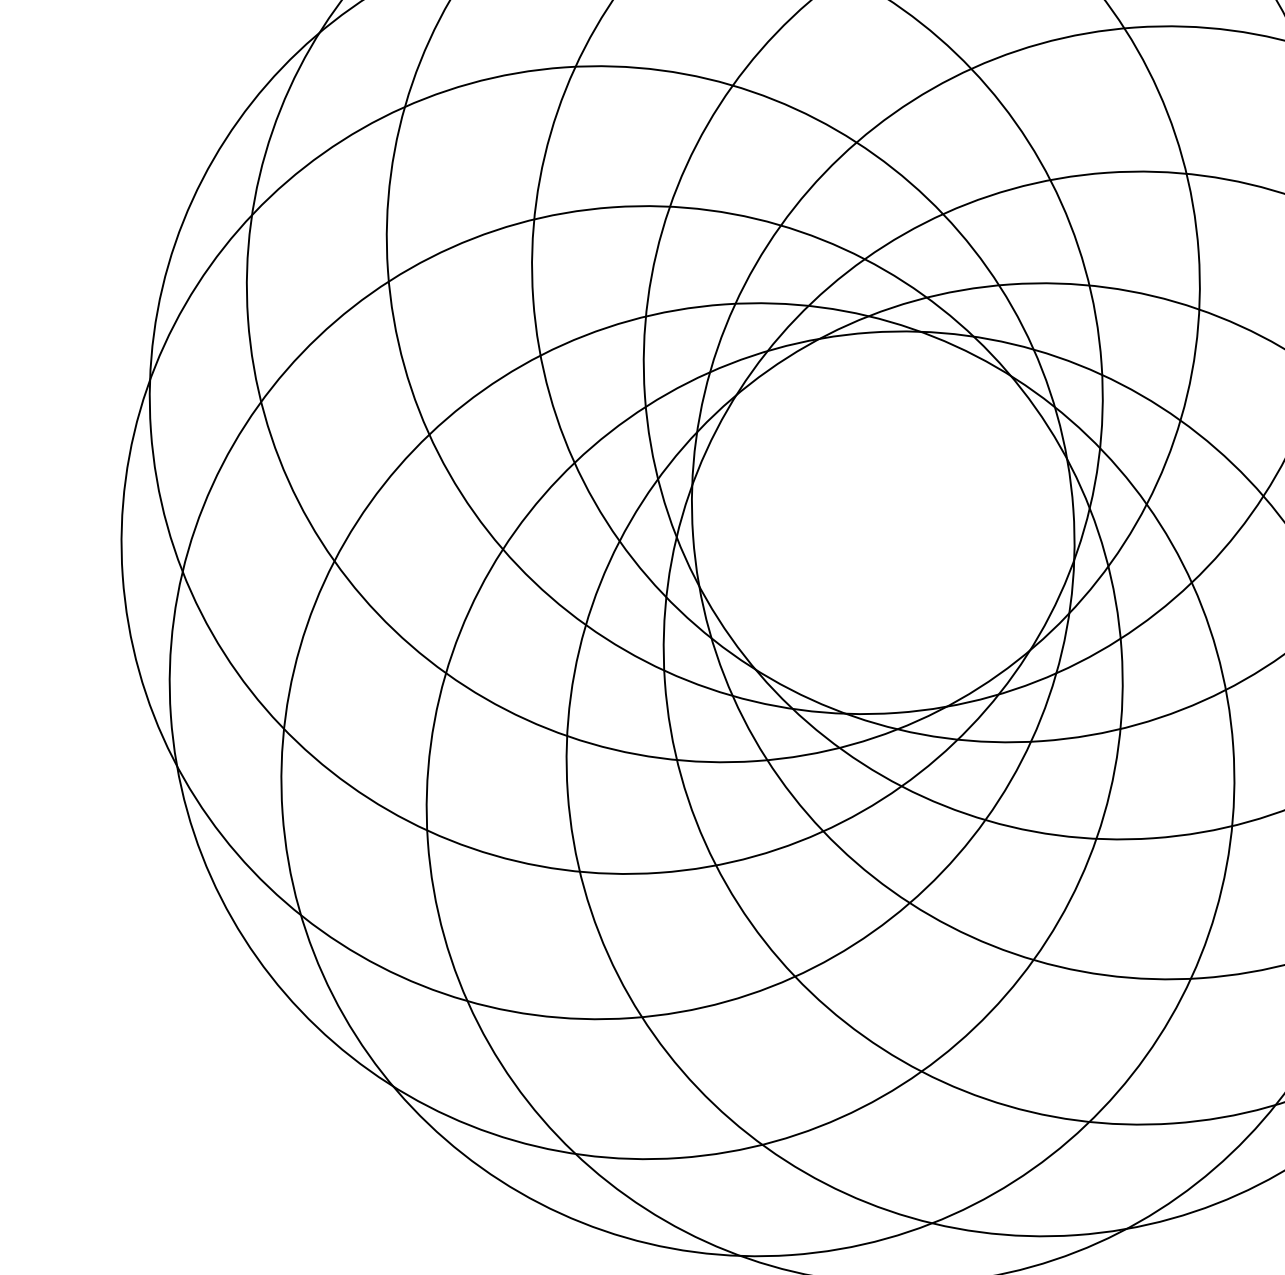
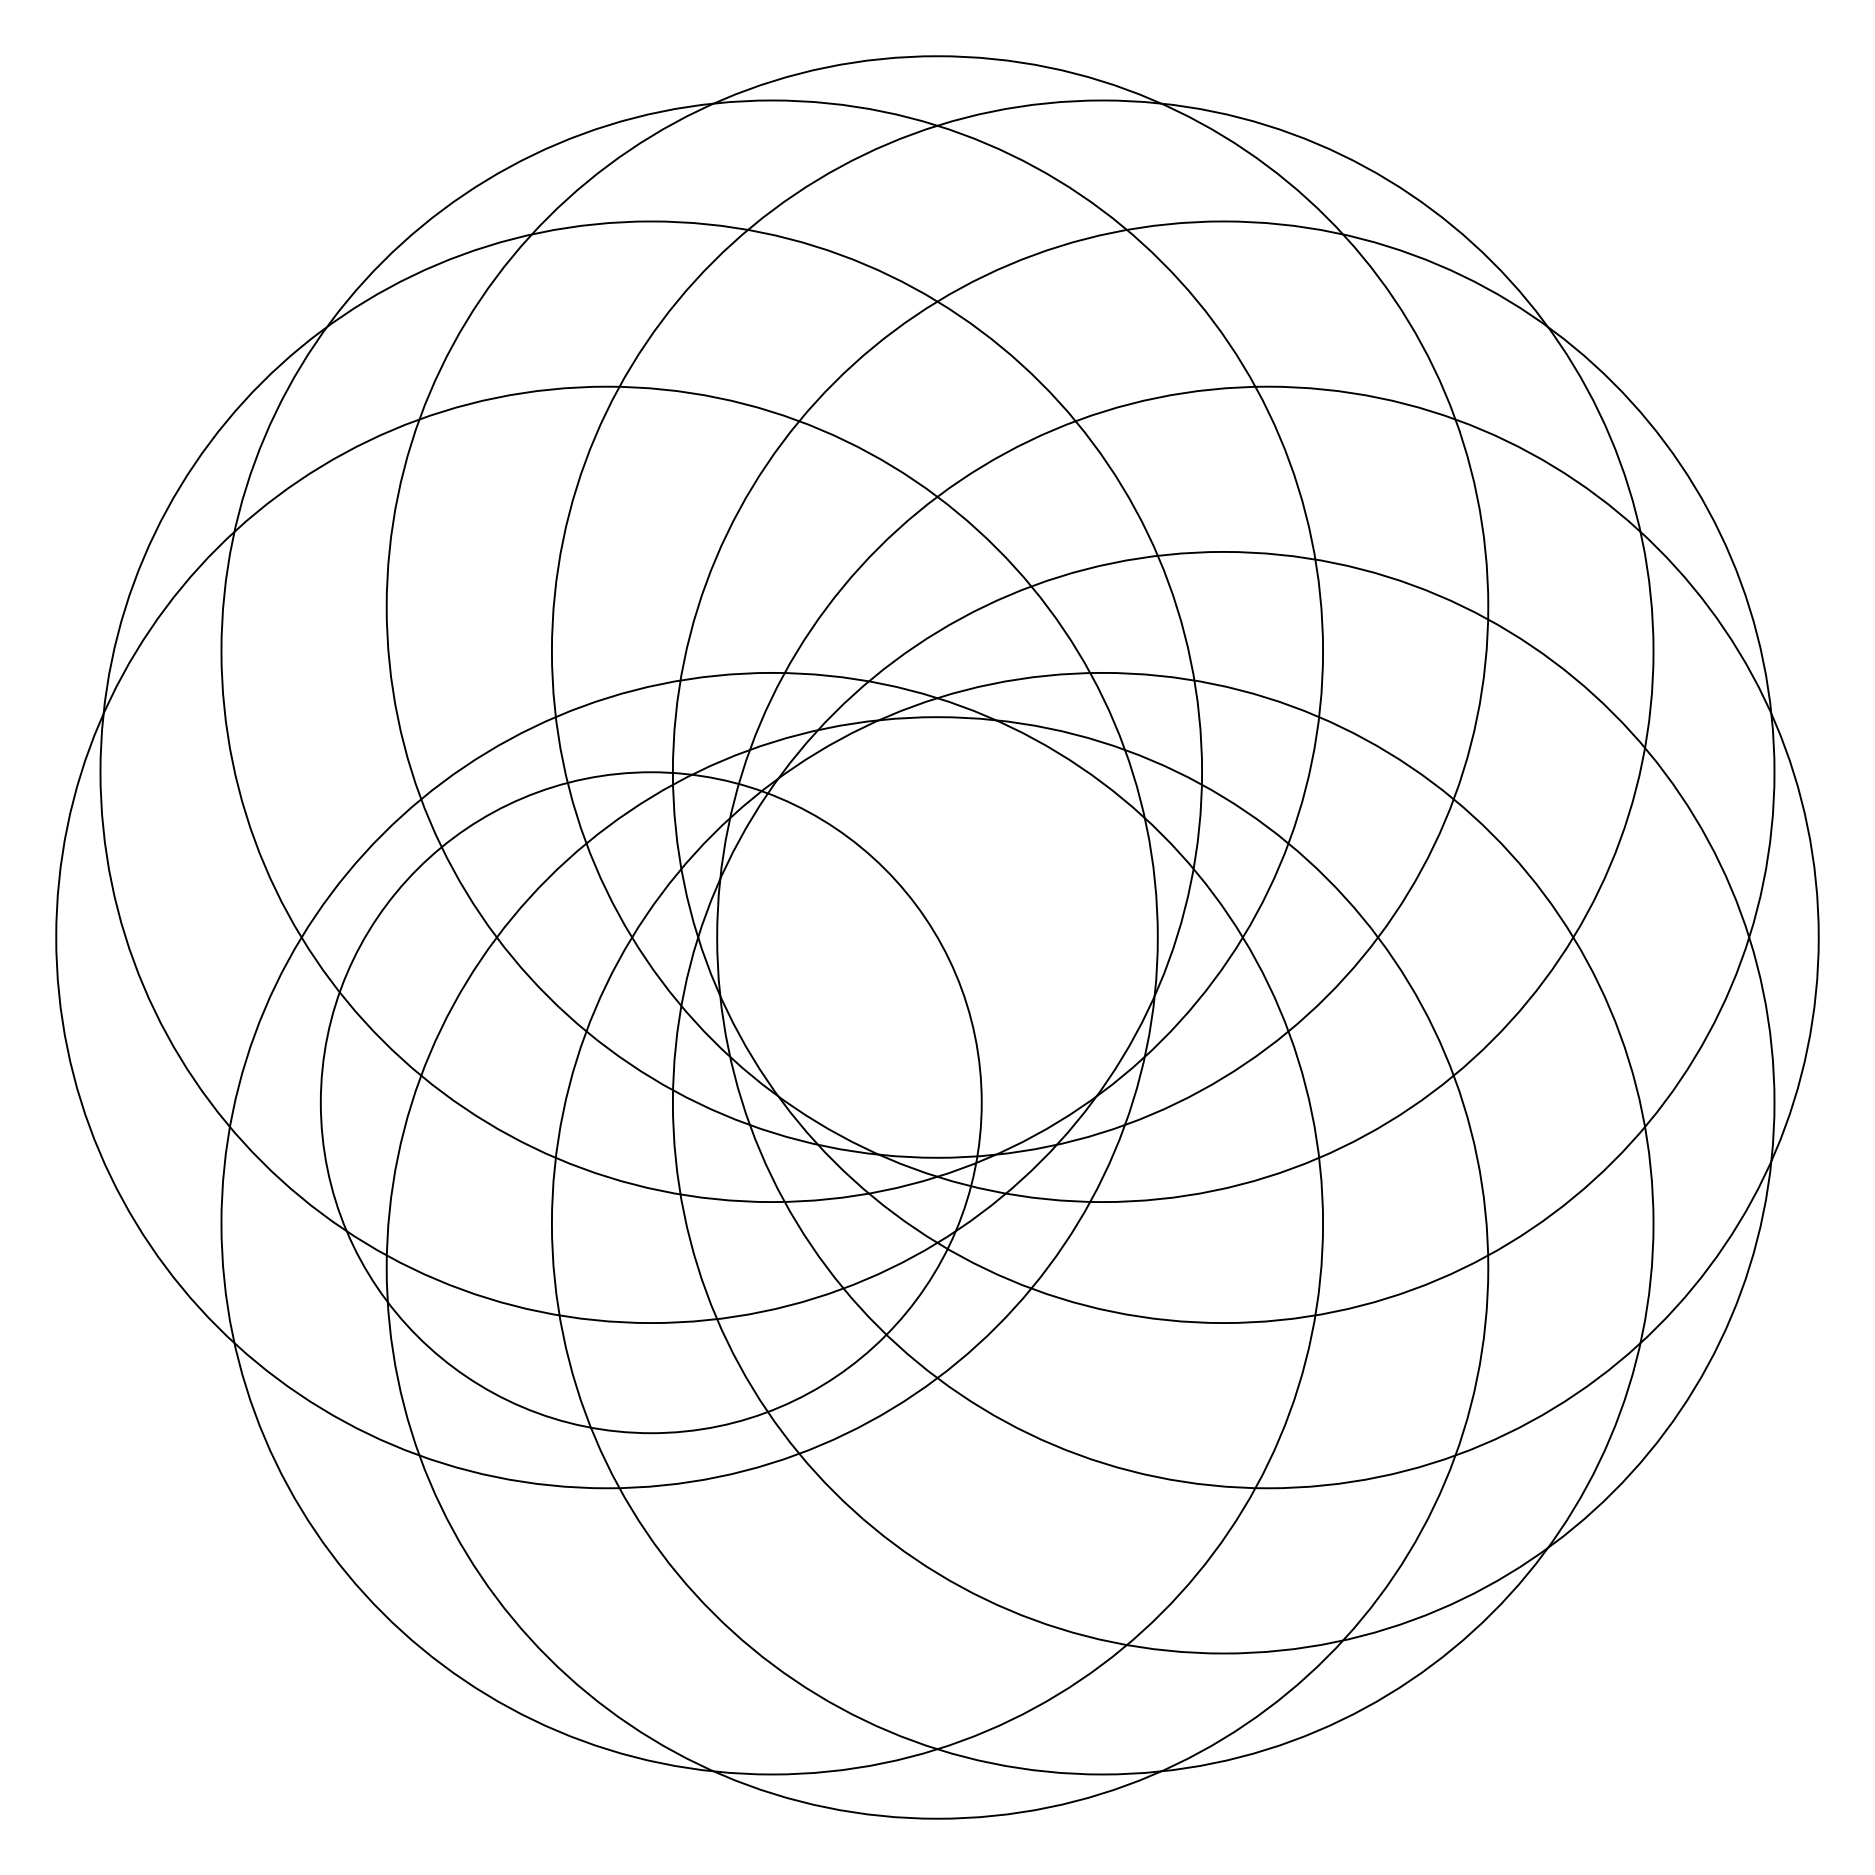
circle: (646, 682) -> (651, 1102), size x0.6

